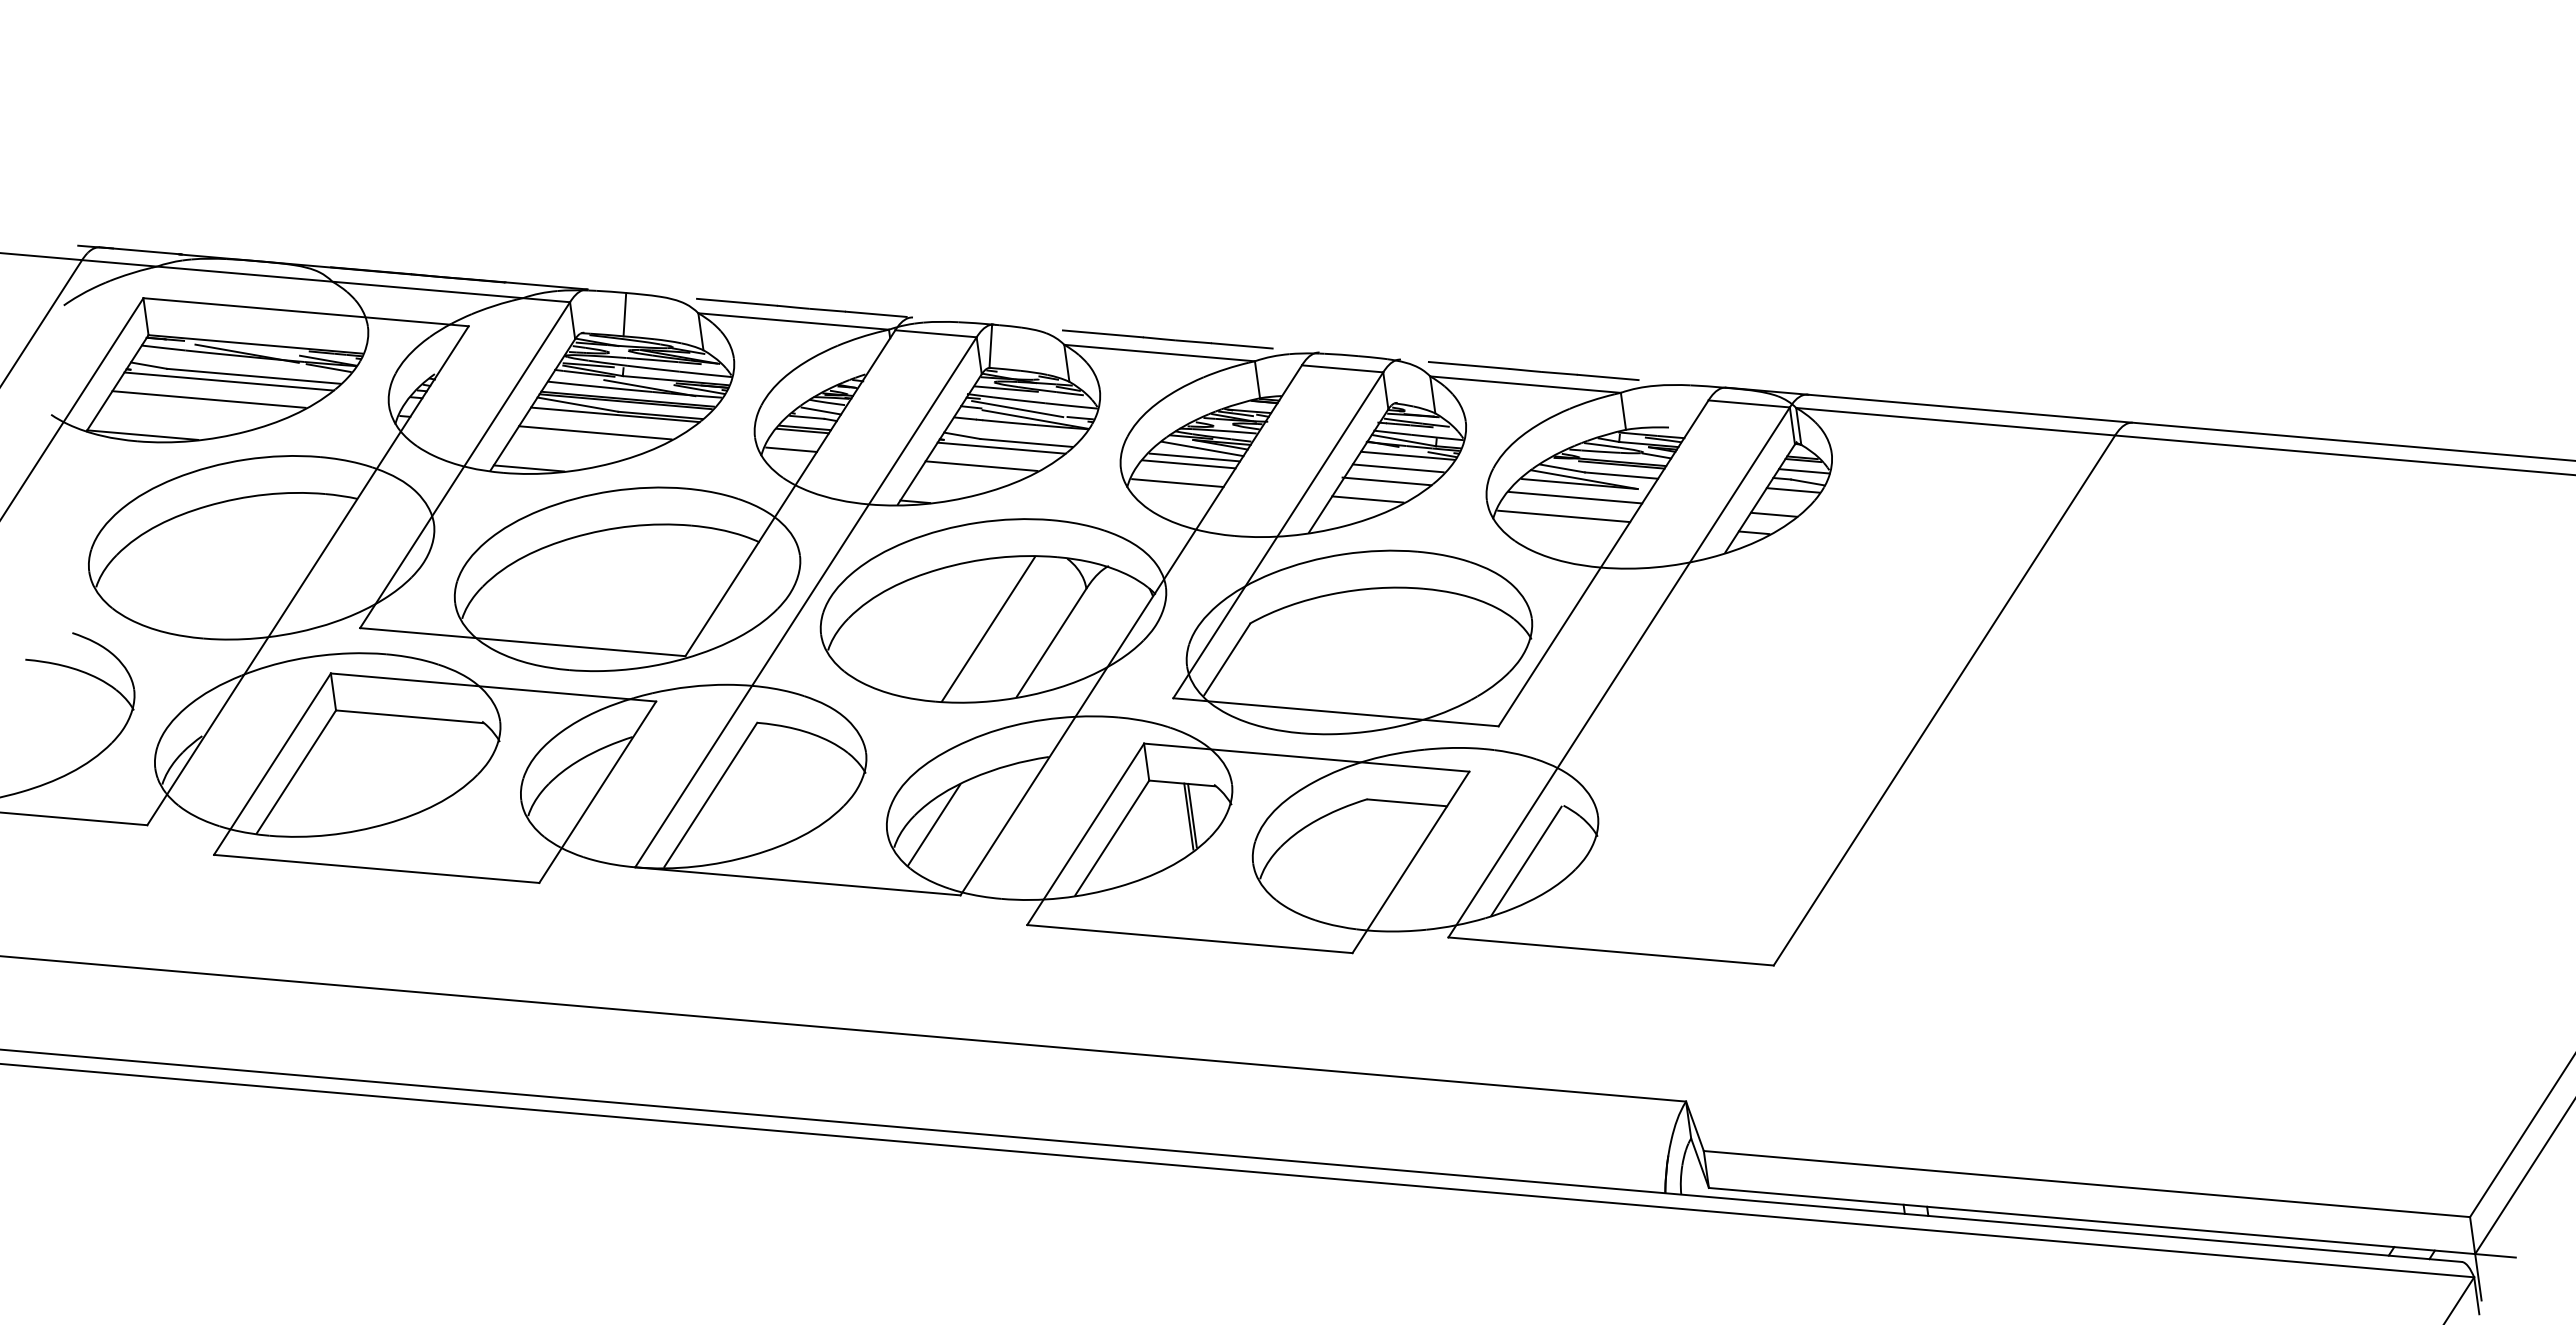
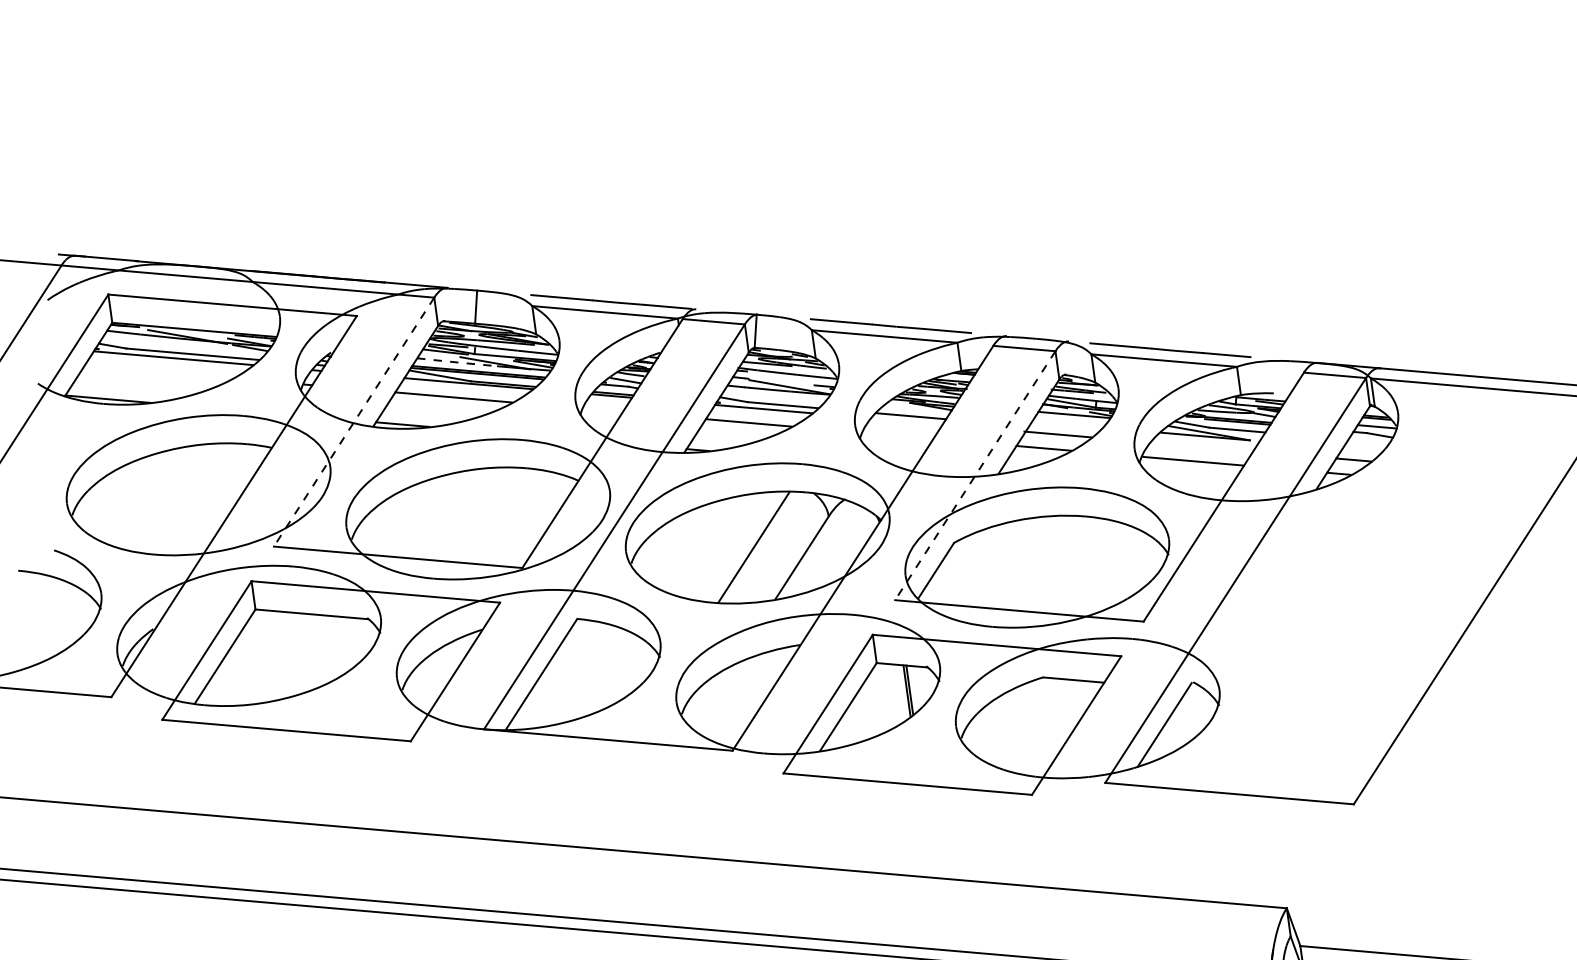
arc: (599, 387) -> (456, 362), solid -> dashed
line: (208, 399) -> (158, 371), removed
line: (1017, 409) -> (776, 379), removed
line: (1202, 448) -> (917, 409), removed
line: (791, 449) -> (603, 410), removed
line: (1188, 464) -> (906, 421), removed
line: (465, 465) -> (354, 422), solid -> dashed
line: (1397, 468) -> (1066, 424), removed
line: (1177, 483) -> (898, 436), removed
line: (1792, 490) -> (1368, 441), removed
line: (1575, 497) -> (1202, 446), removed
line: (1278, 535) -> (975, 475), solid -> dashed
line: (934, 824) -> (712, 696), removed

